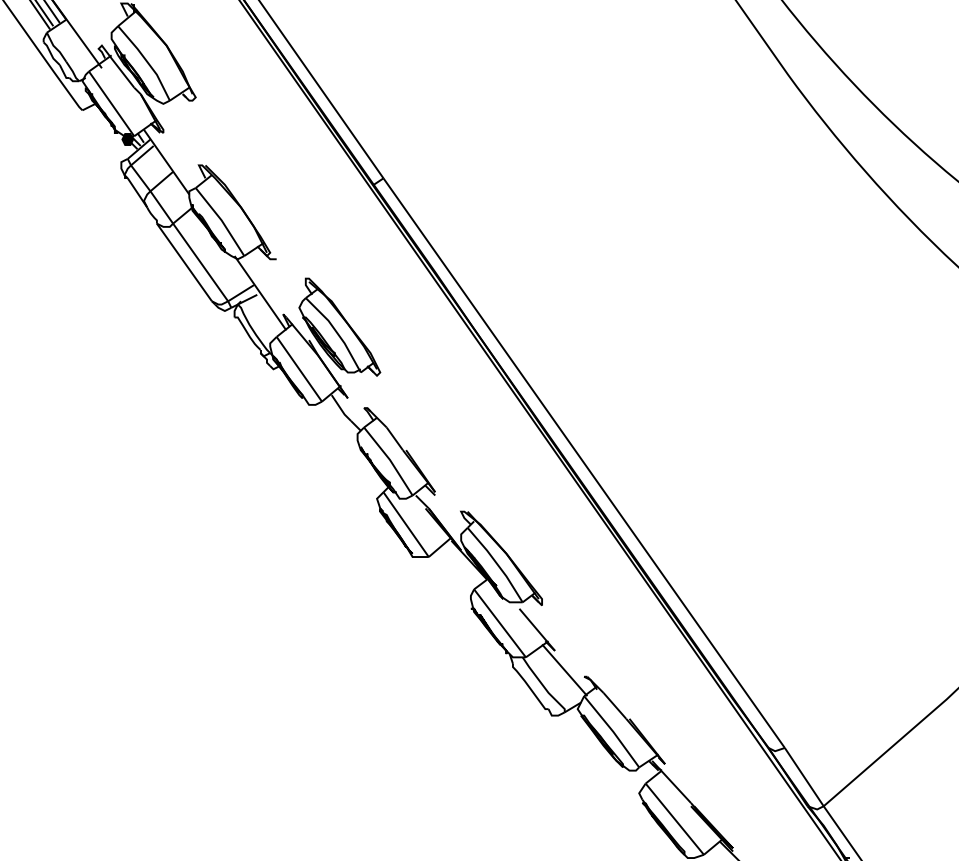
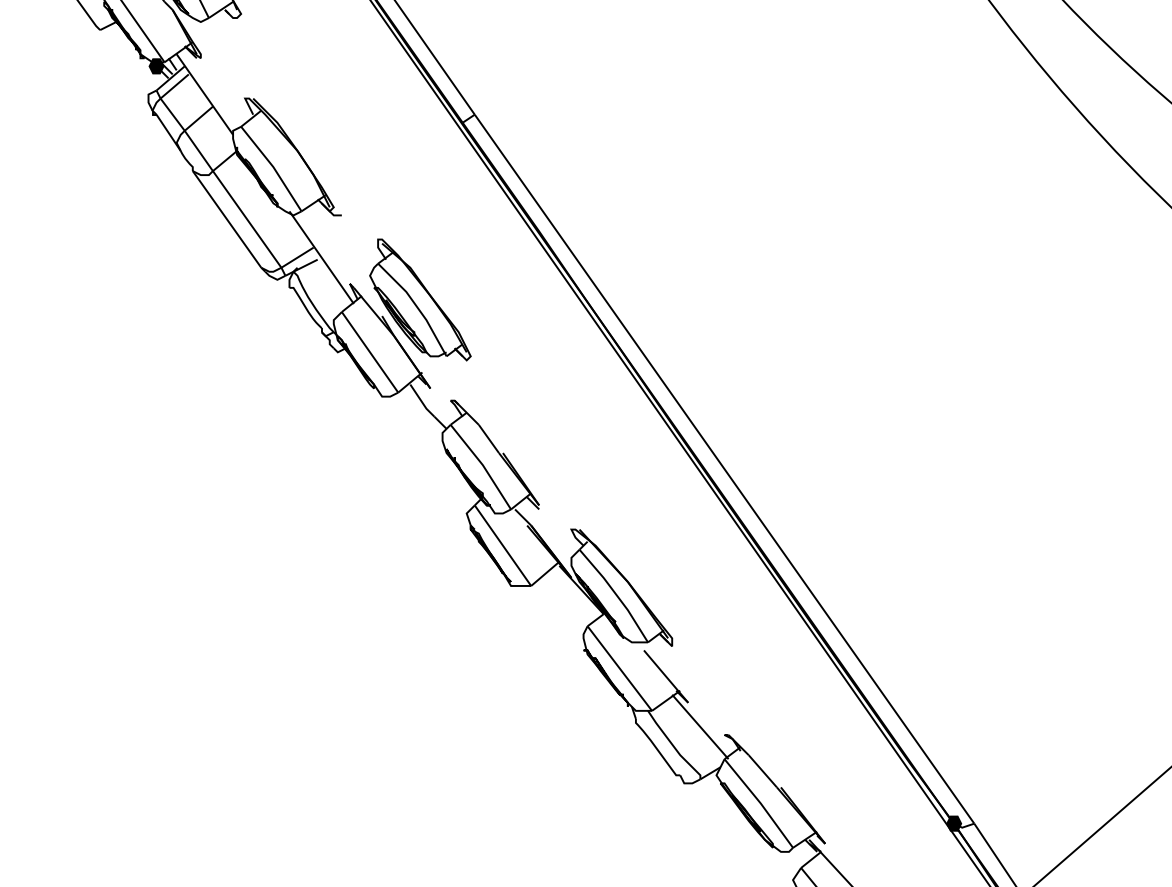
fill: (768, 747) -> (953, 823), added

